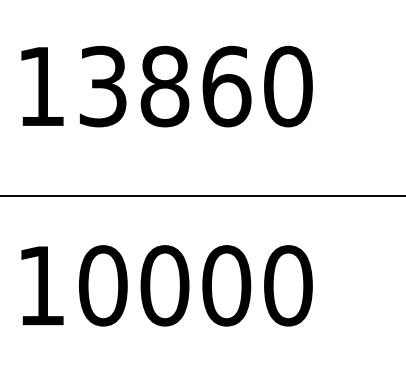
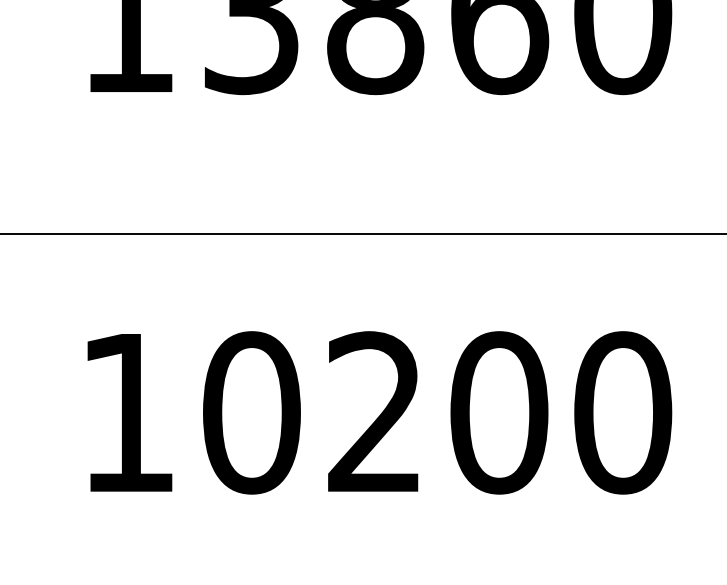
text: (164, 285) -> (374, 412), 10000 -> 10200

